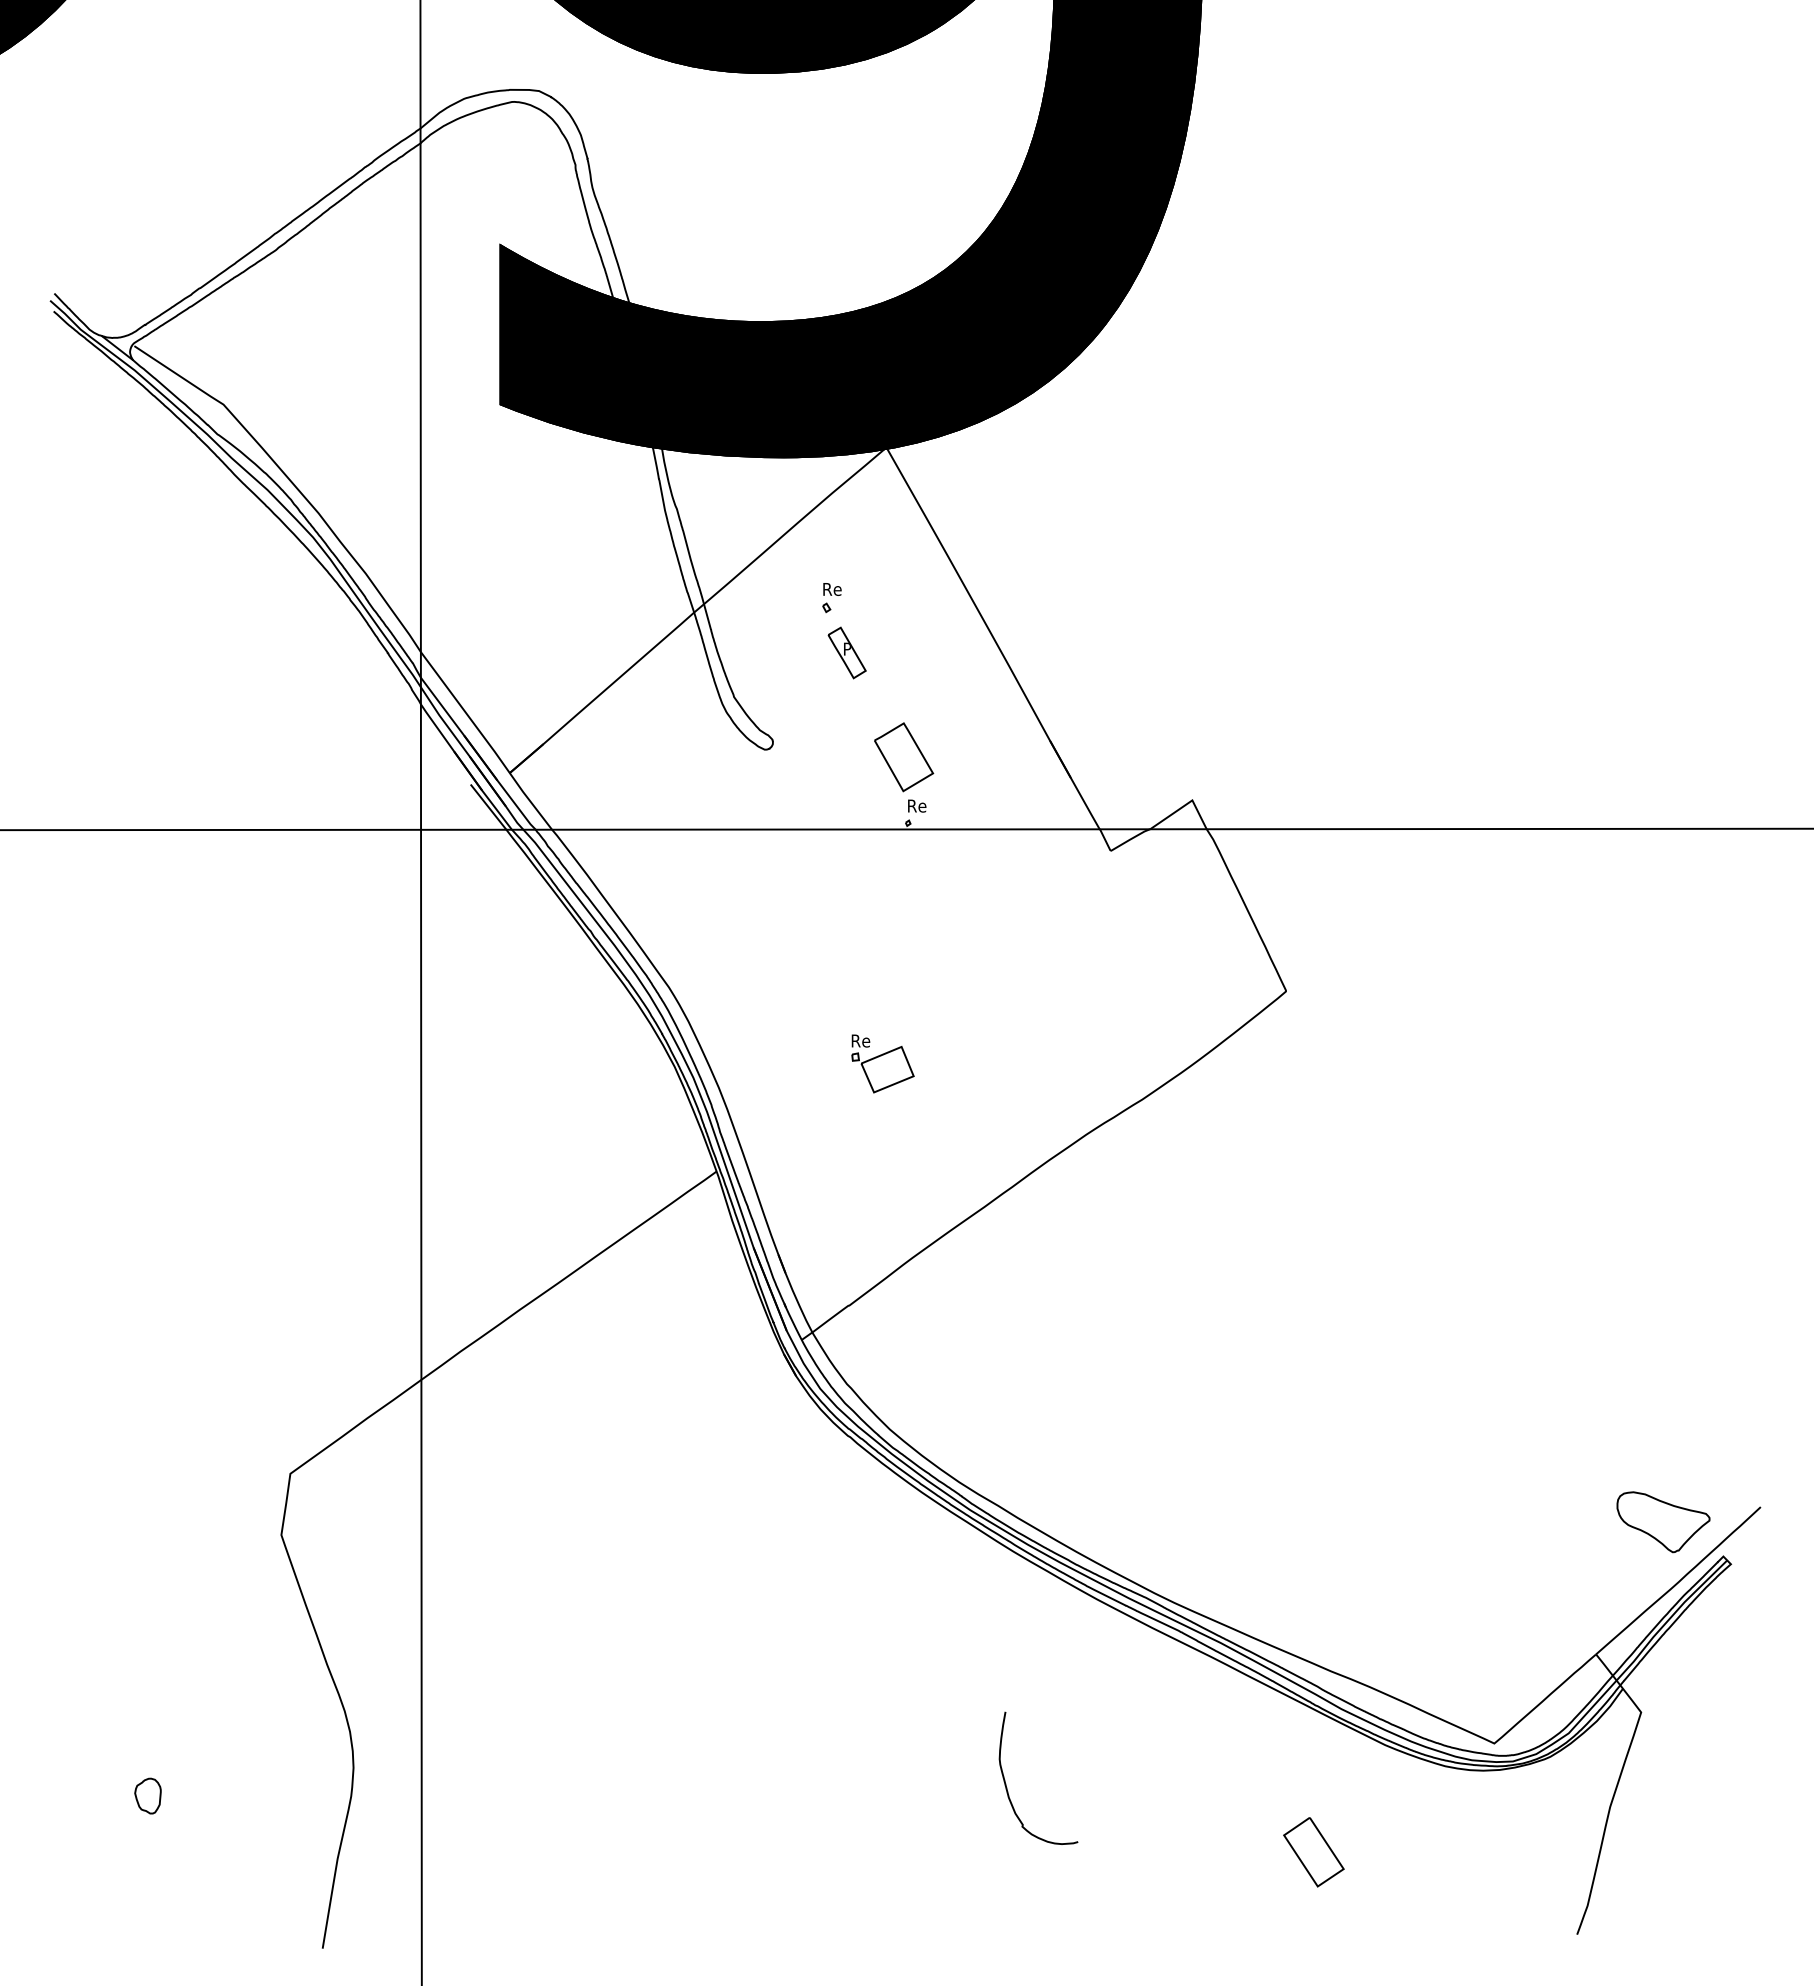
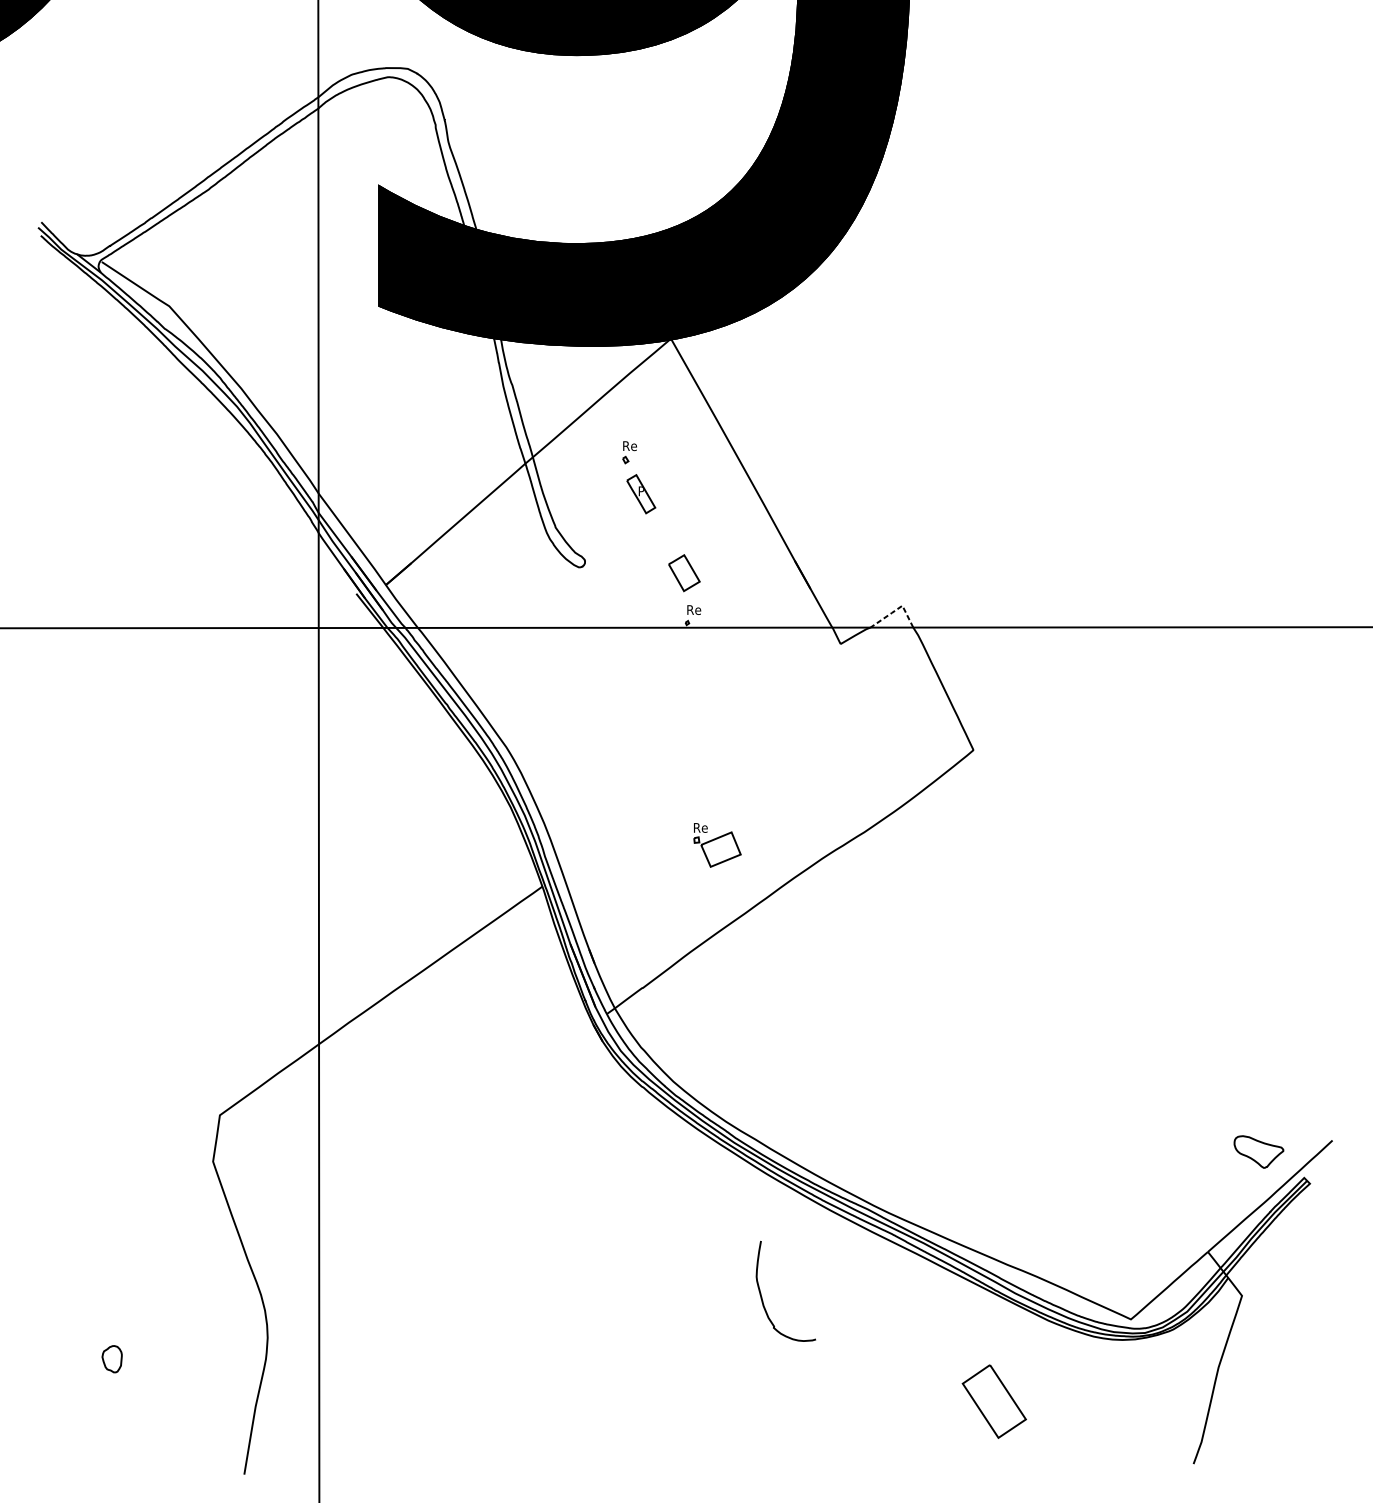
part: (904, 757) -> (684, 573), size x0.7
line: (1184, 805) -> (896, 609), solid -> dashed
part: (882, 1063) -> (717, 844), moved
part: (1663, 1522) -> (1258, 1152), size x0.7
curve: (1006, 1783) -> (761, 1295), moved
part: (1313, 1852) -> (994, 1401), size x1.4

